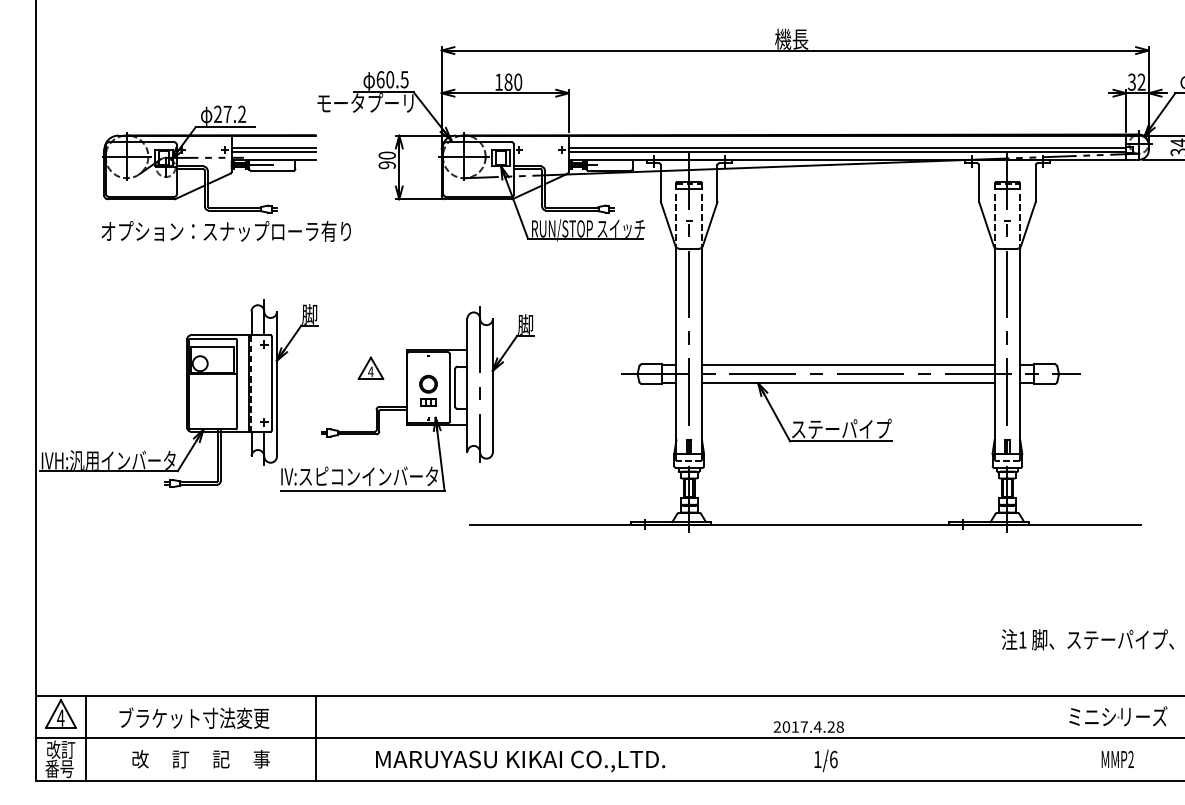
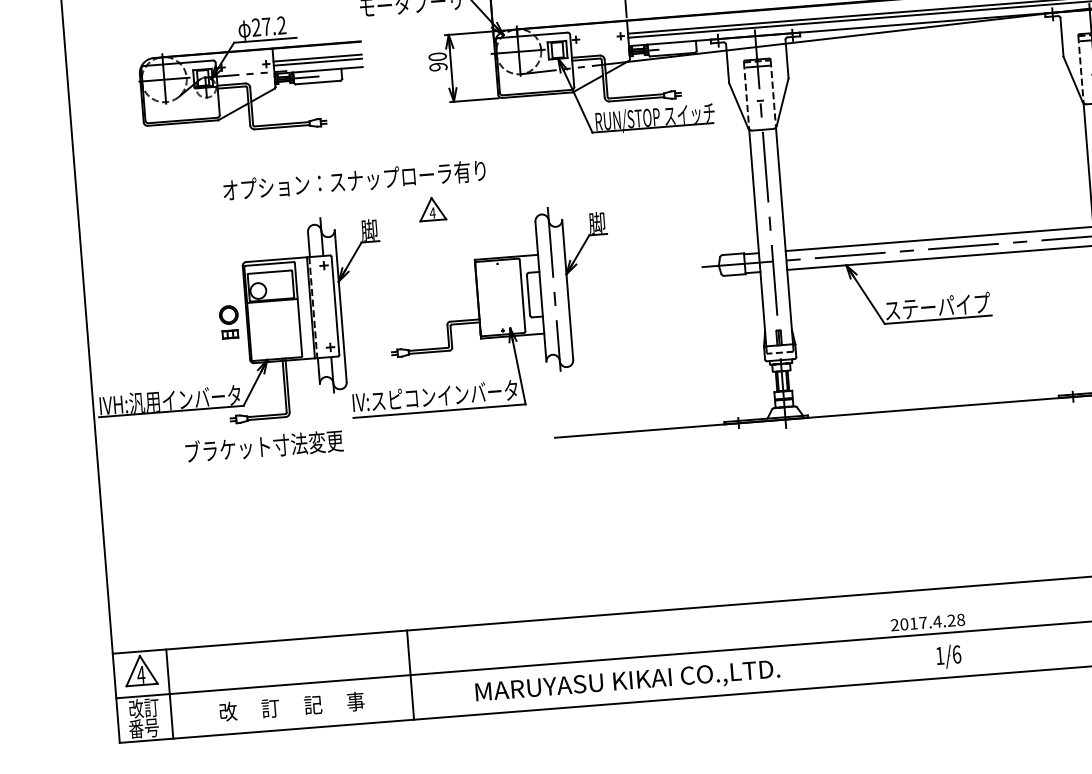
text: (225, 231) -> (353, 180), moved
part: (370, 367) -> (431, 208), moved
part: (428, 390) -> (229, 321), moved
text: (194, 717) -> (264, 445), moved

